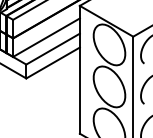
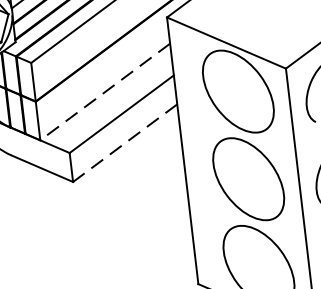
line: (46, 37) -> (105, 91), solid -> dashed
line: (53, 63) -> (126, 144), solid -> dashed

